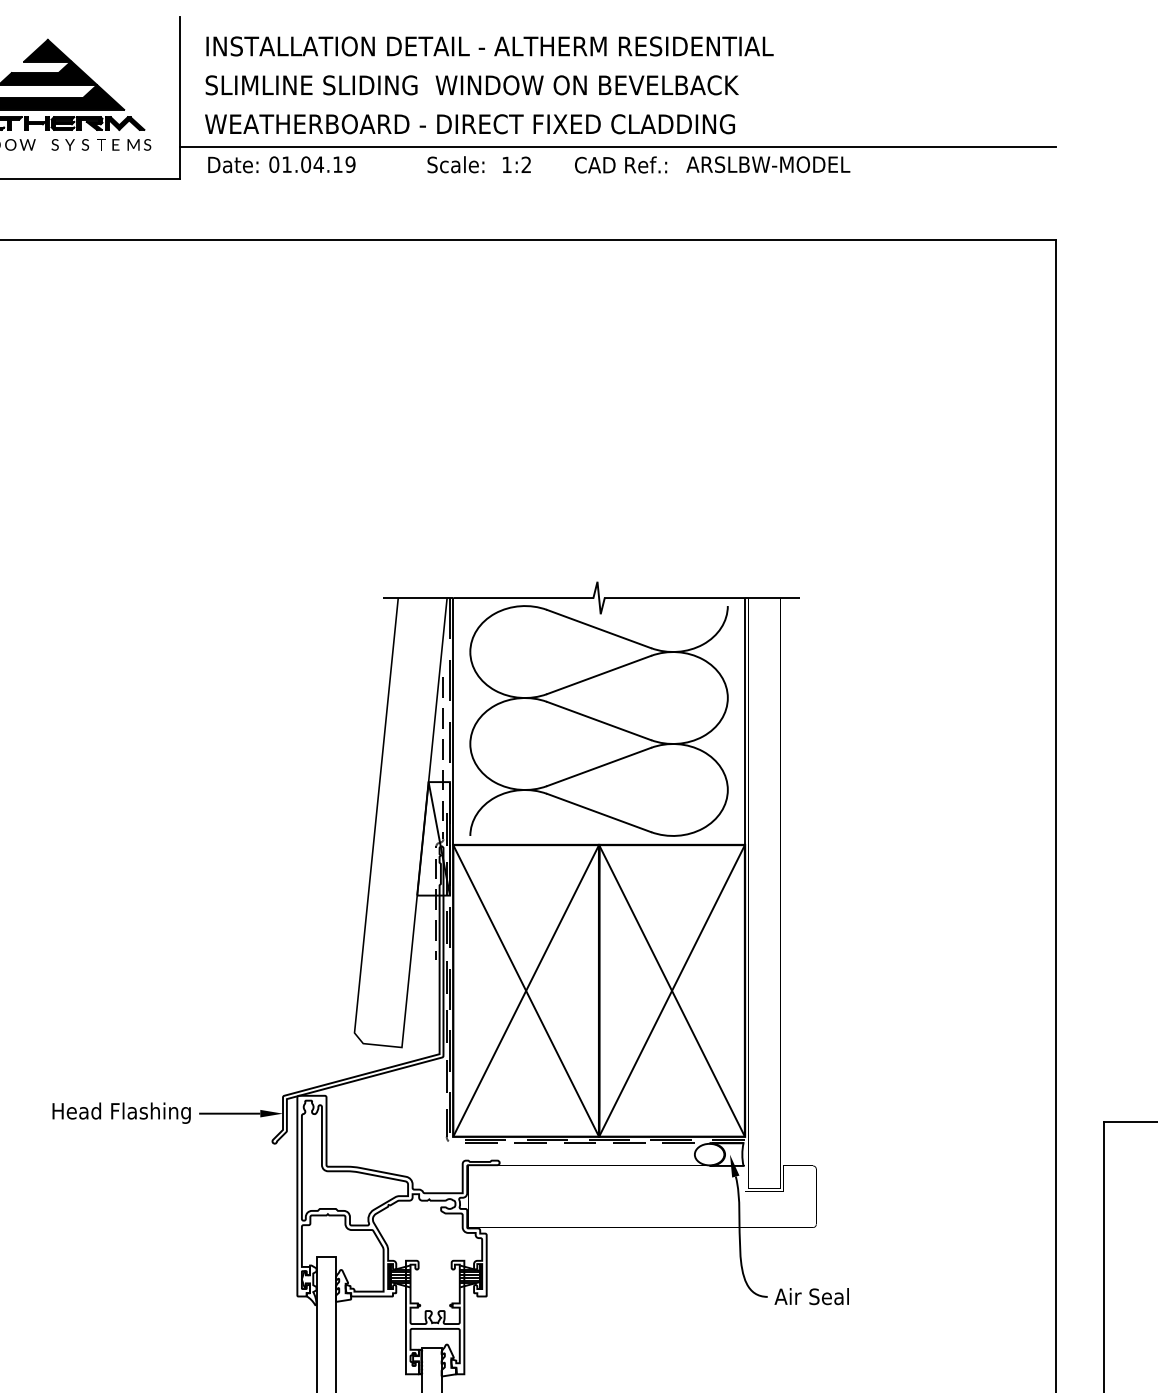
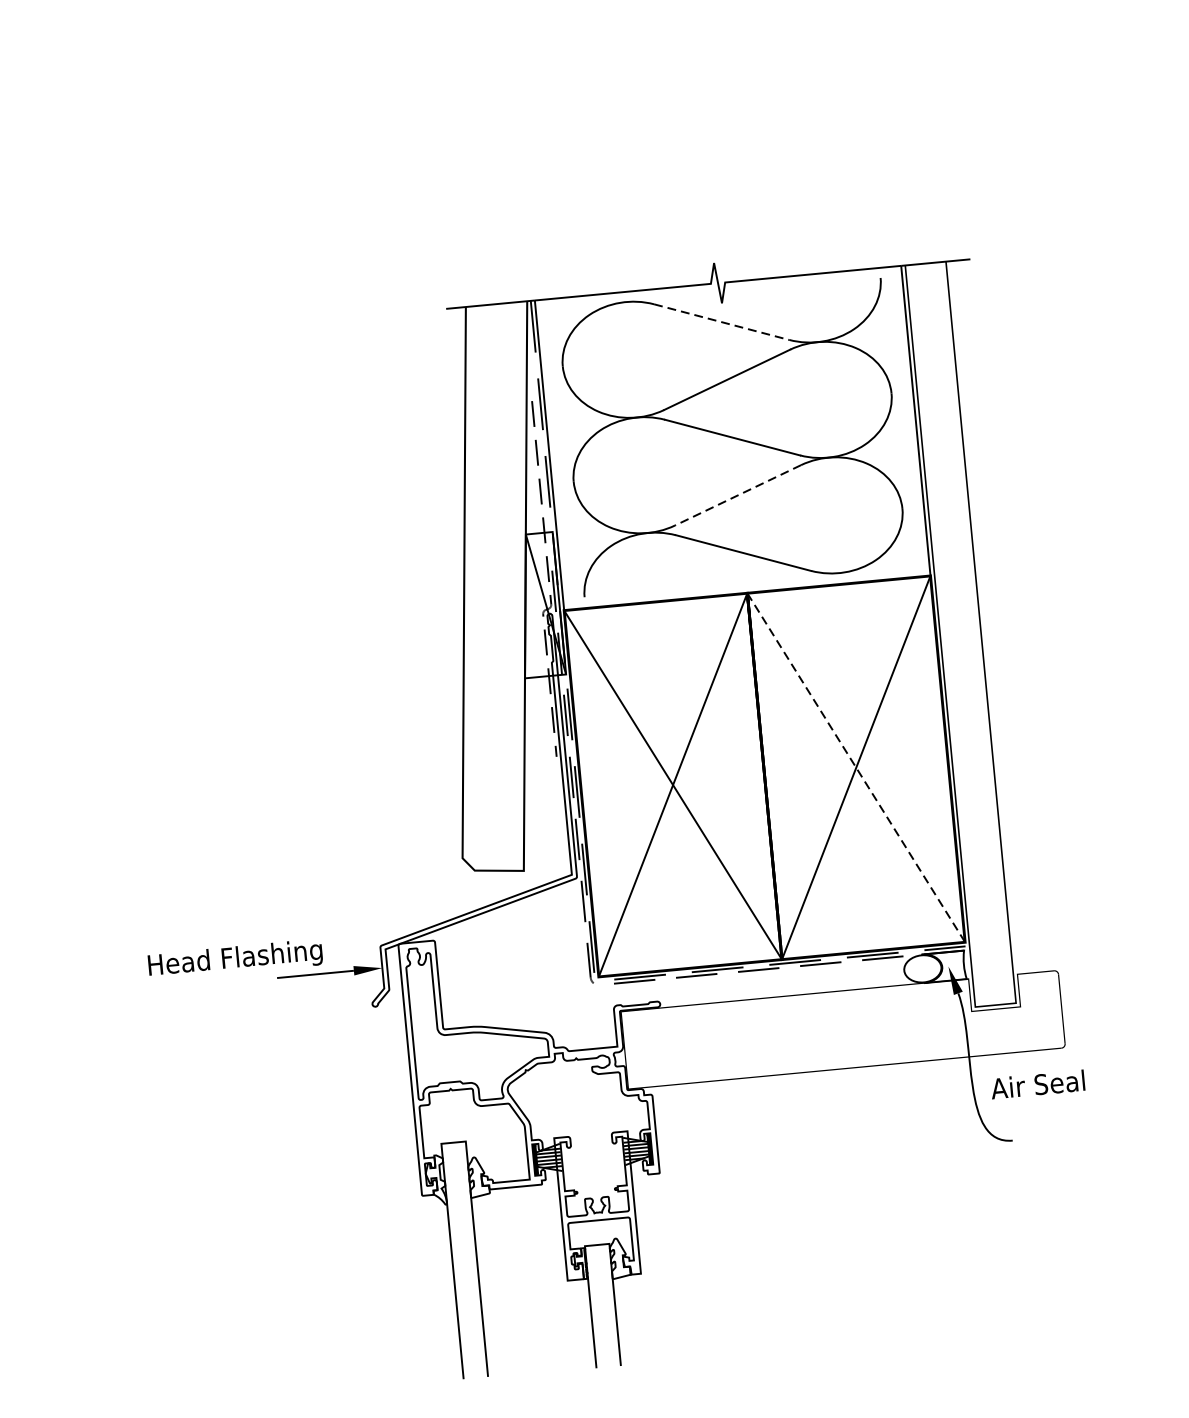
line: (599, 629) -> (722, 322), solid -> dashed
line: (598, 767) -> (737, 496), solid -> dashed
line: (672, 991) -> (856, 768), solid -> dashed
text: (121, 1112) -> (235, 958), moved
text: (811, 1296) -> (1037, 1084), moved

